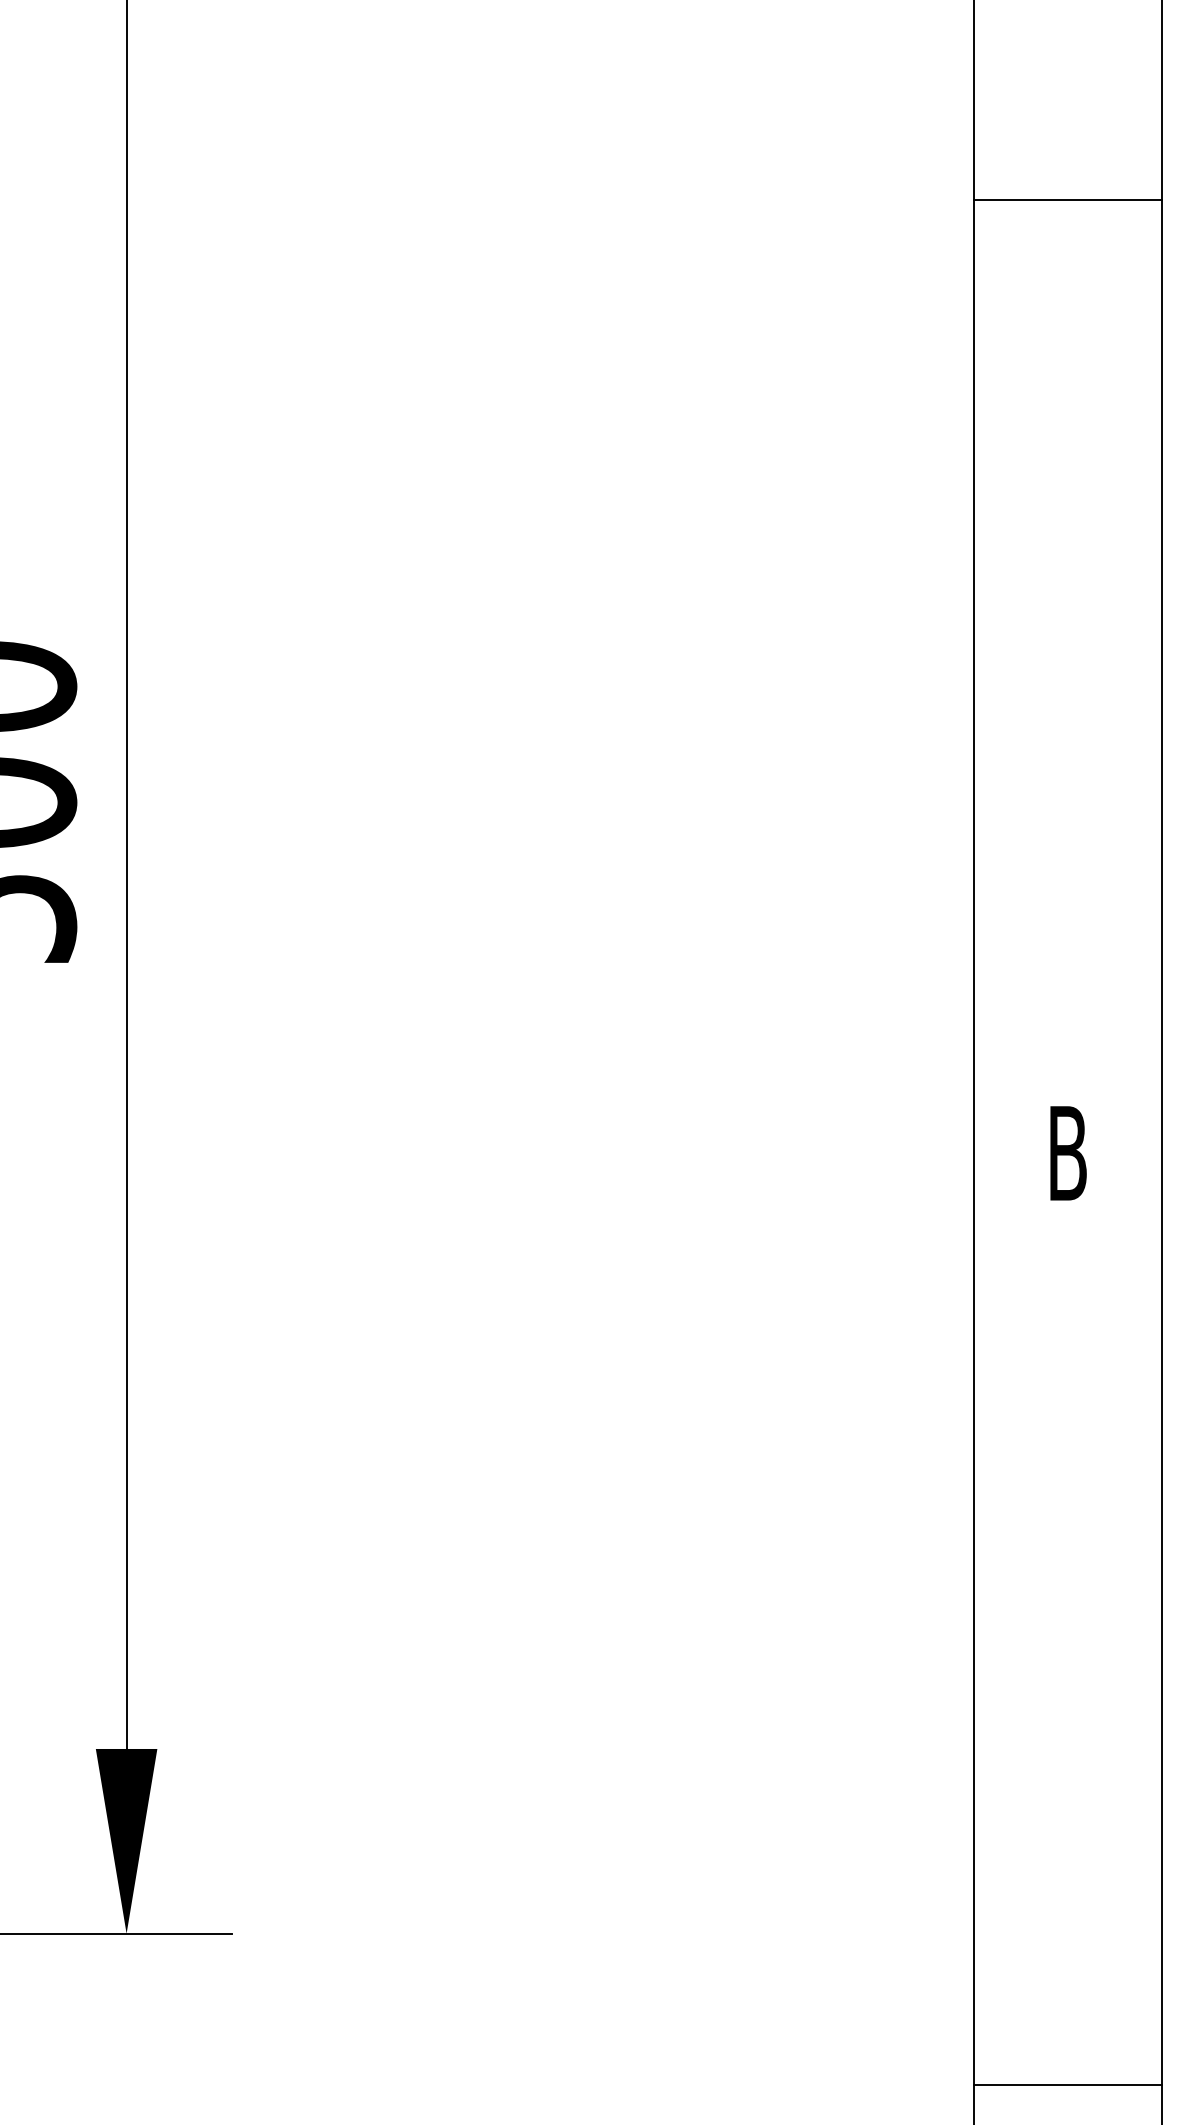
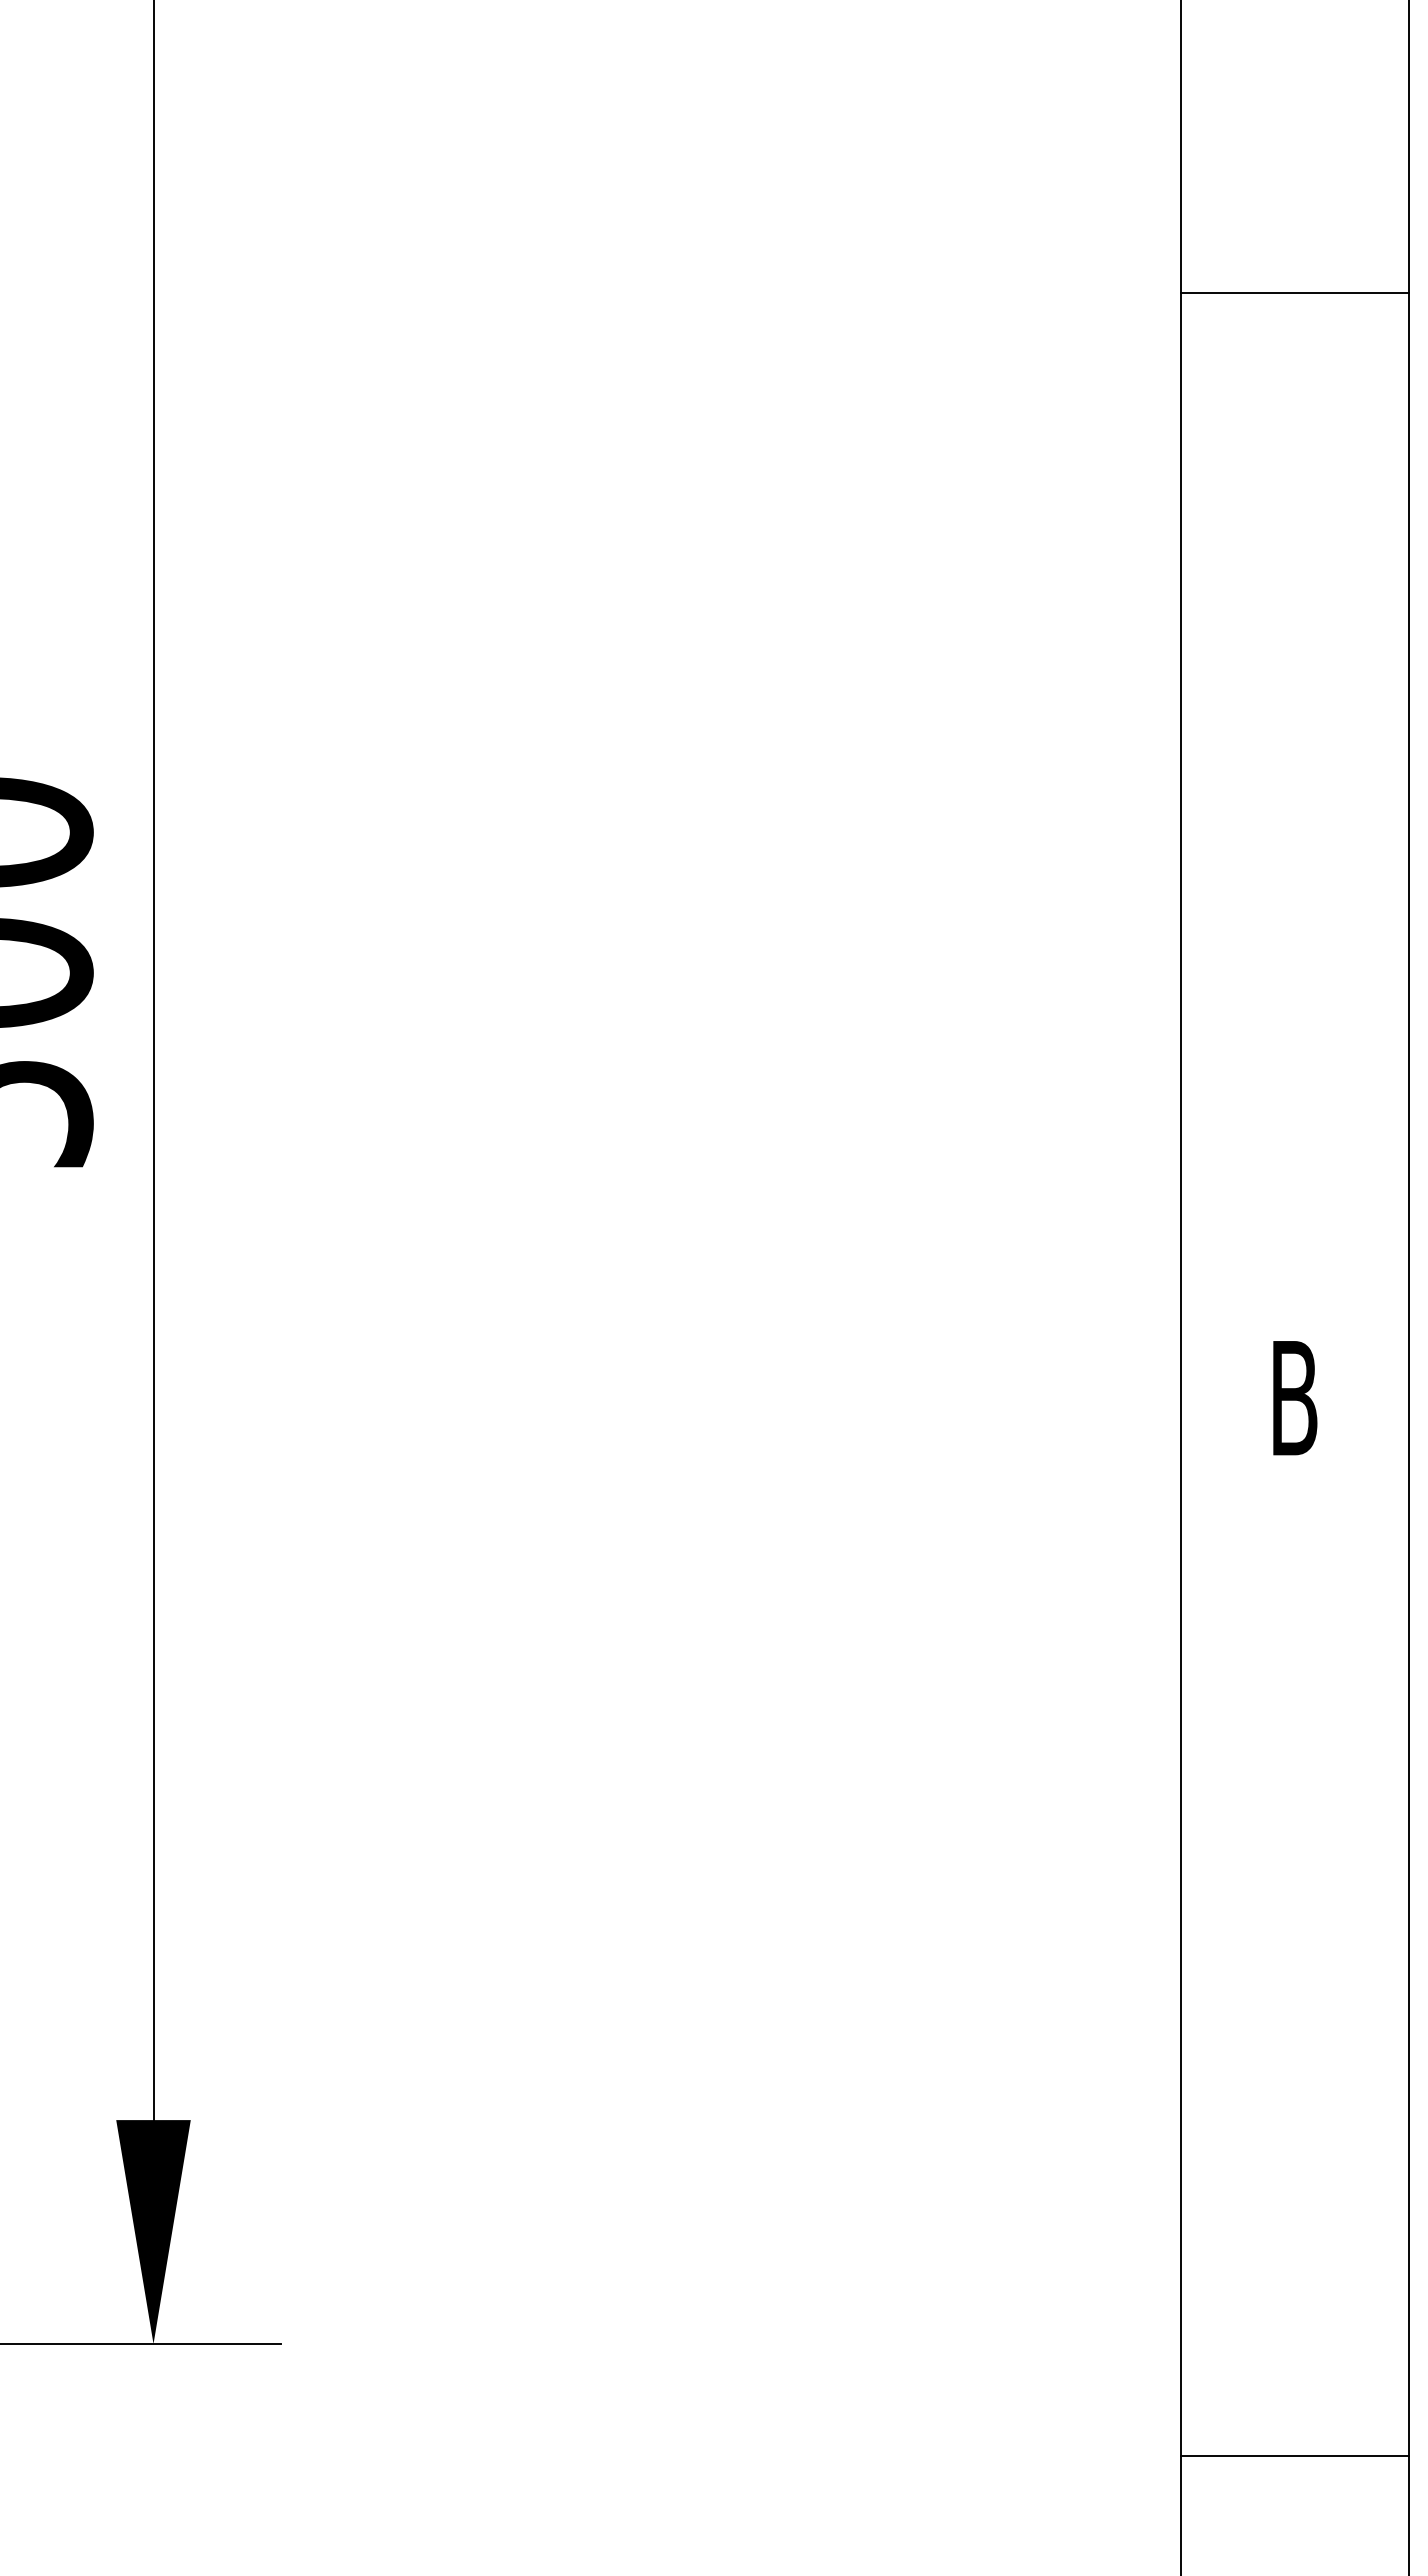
line: (1067, 200) -> (1294, 293), moved
line: (1067, 2085) -> (1294, 2455), moved

